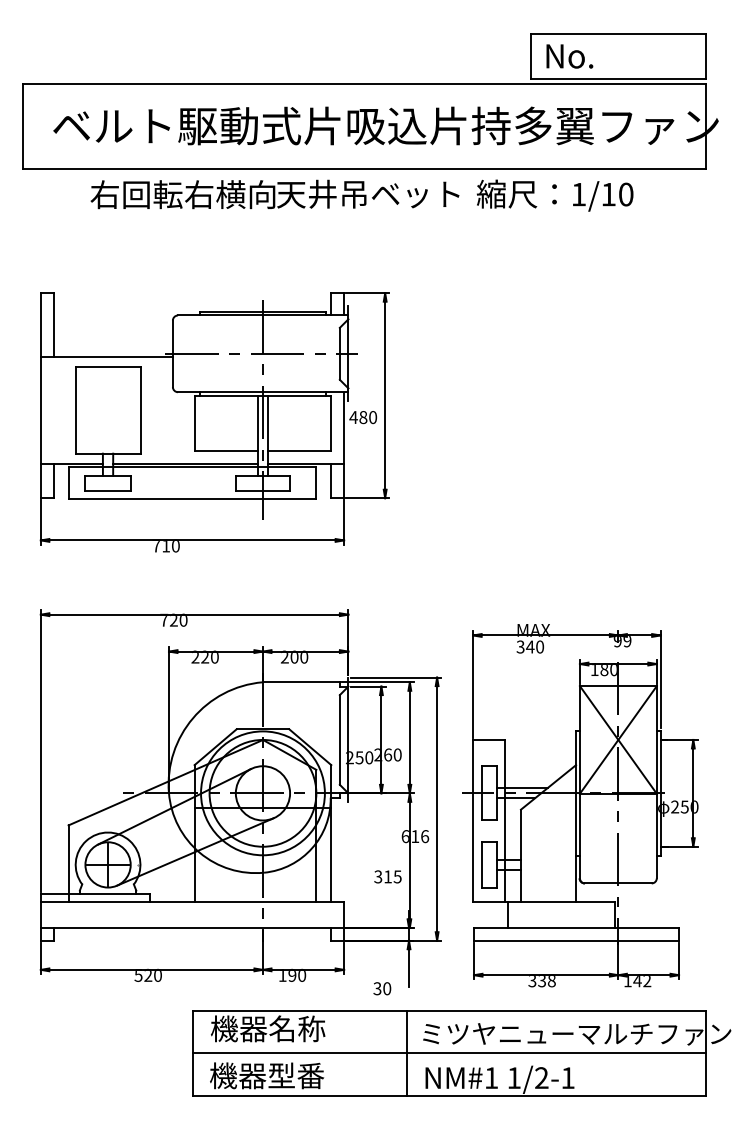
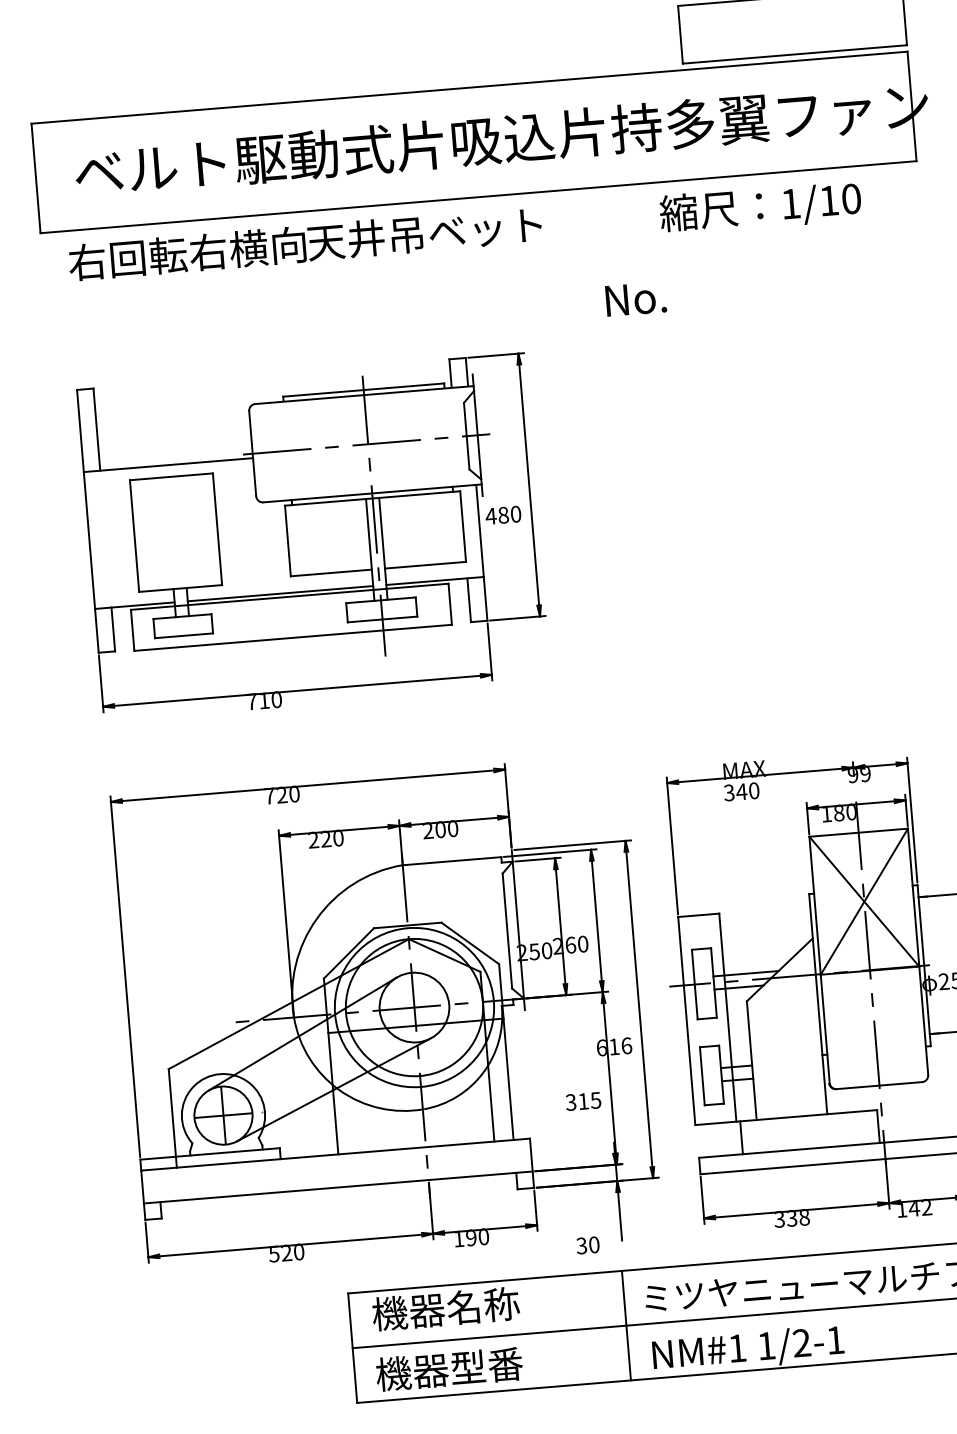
text: (569, 56) -> (635, 299), moved
text: (274, 194) -> (304, 243), moved
text: (555, 195) -> (761, 207), moved

